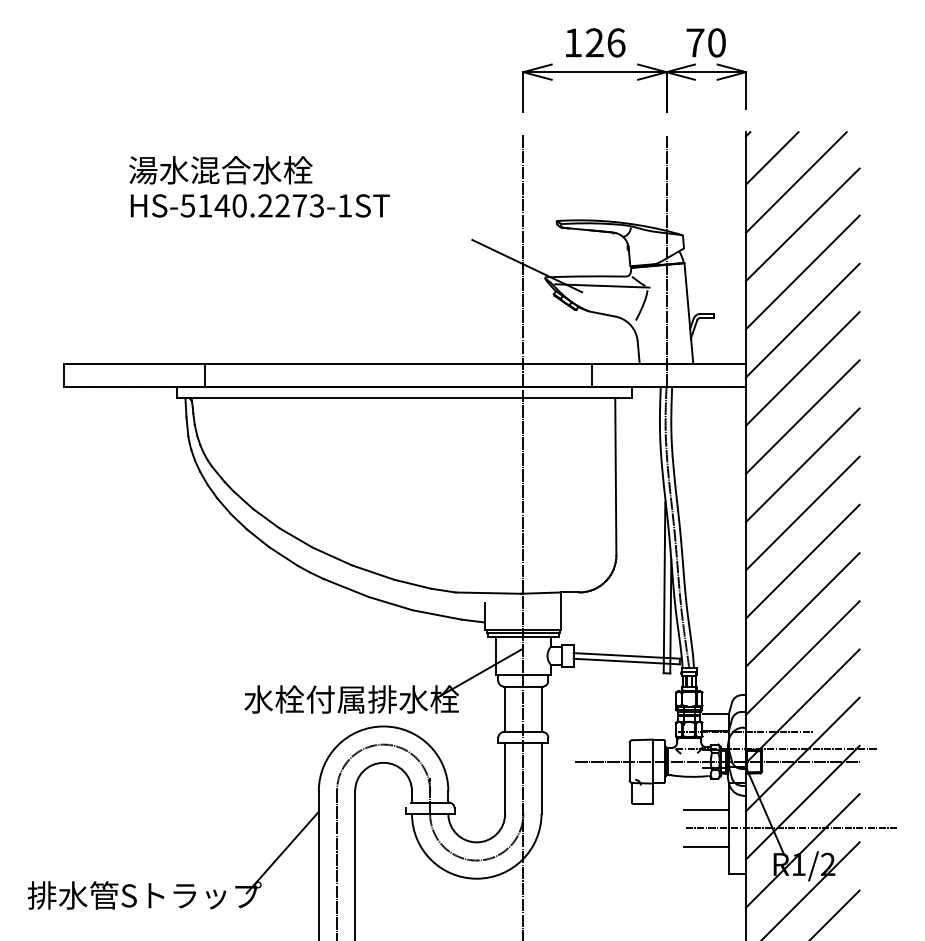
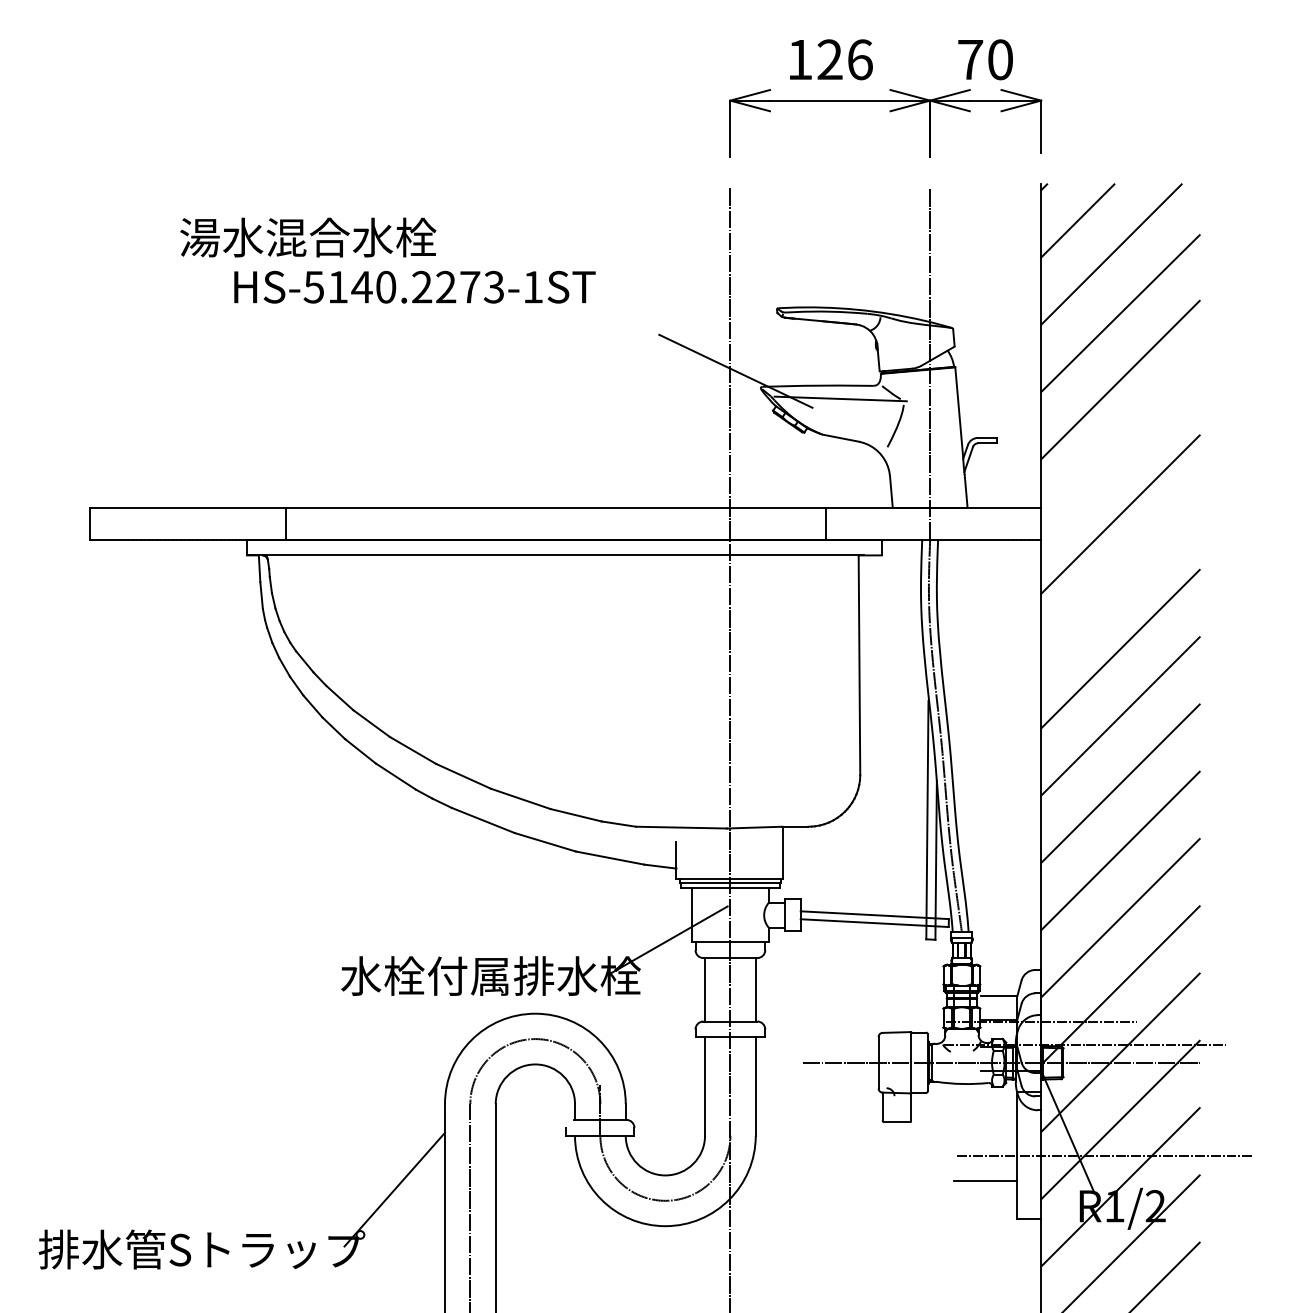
text: (259, 205) -> (413, 286), moved
line: (802, 320) -> (1119, 447), removed
line: (802, 416) -> (1119, 581), removed
line: (705, 810) -> (984, 1130), removed

